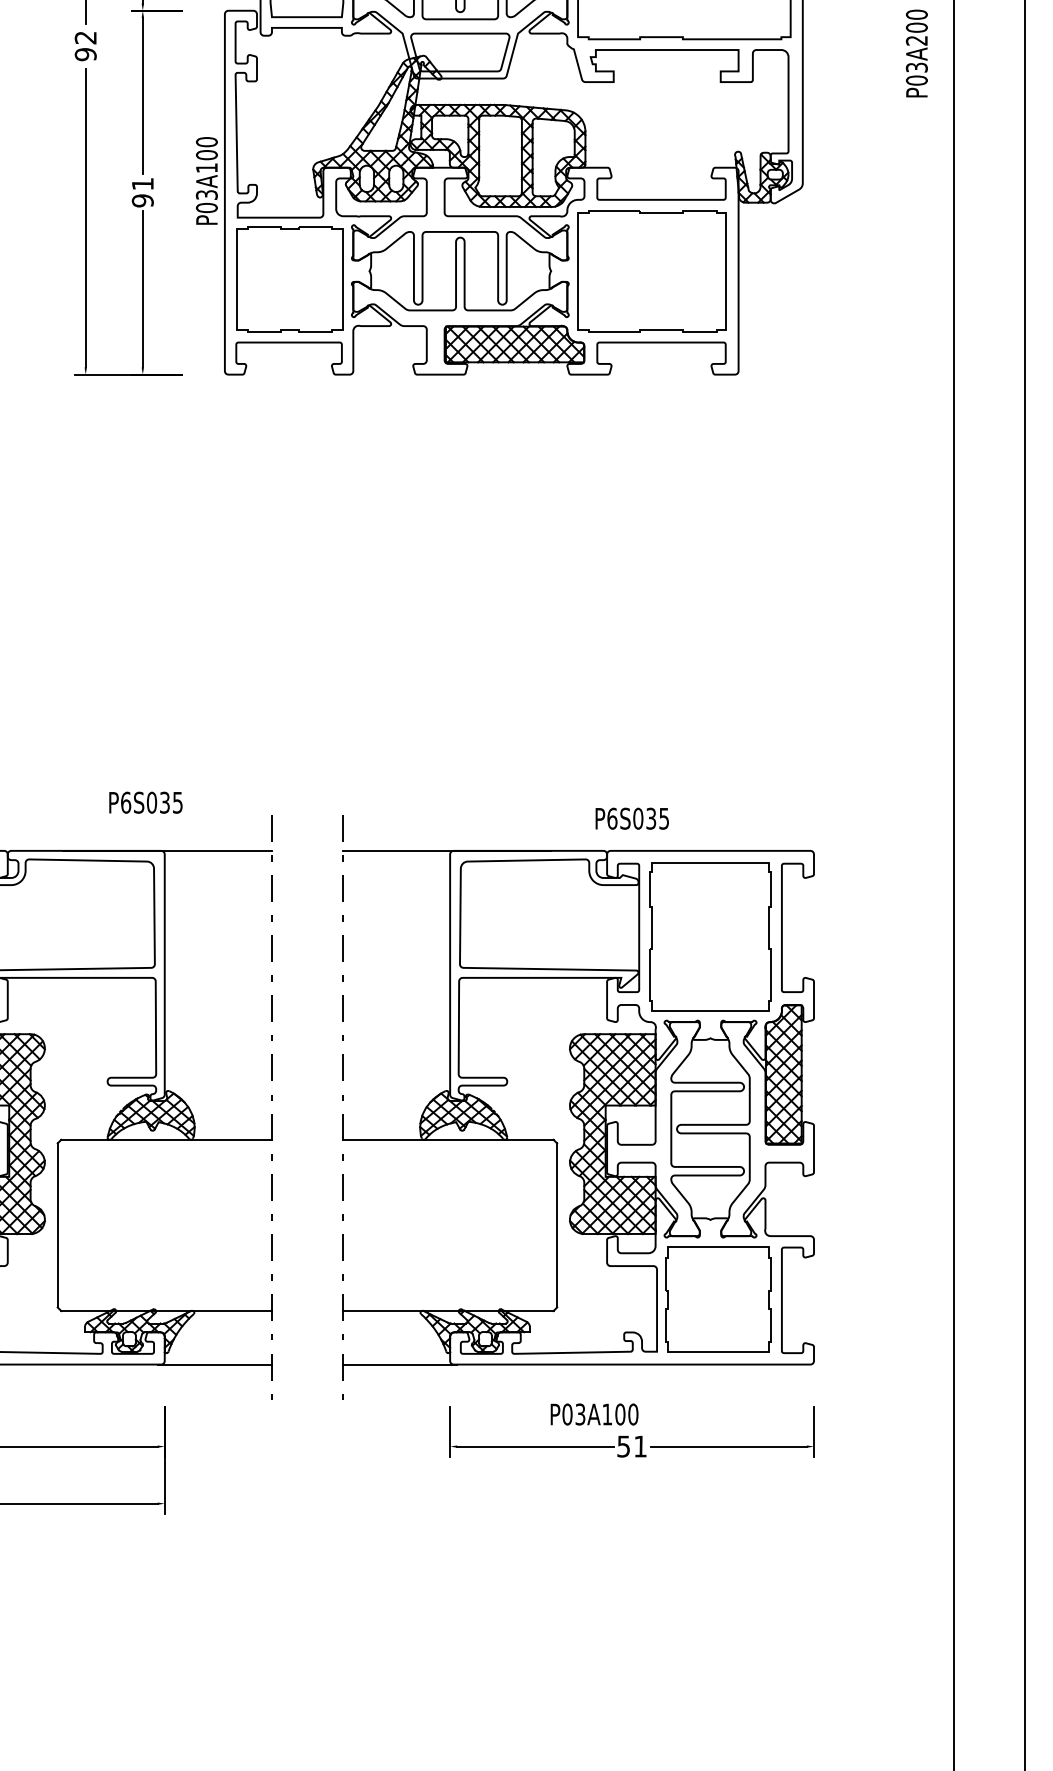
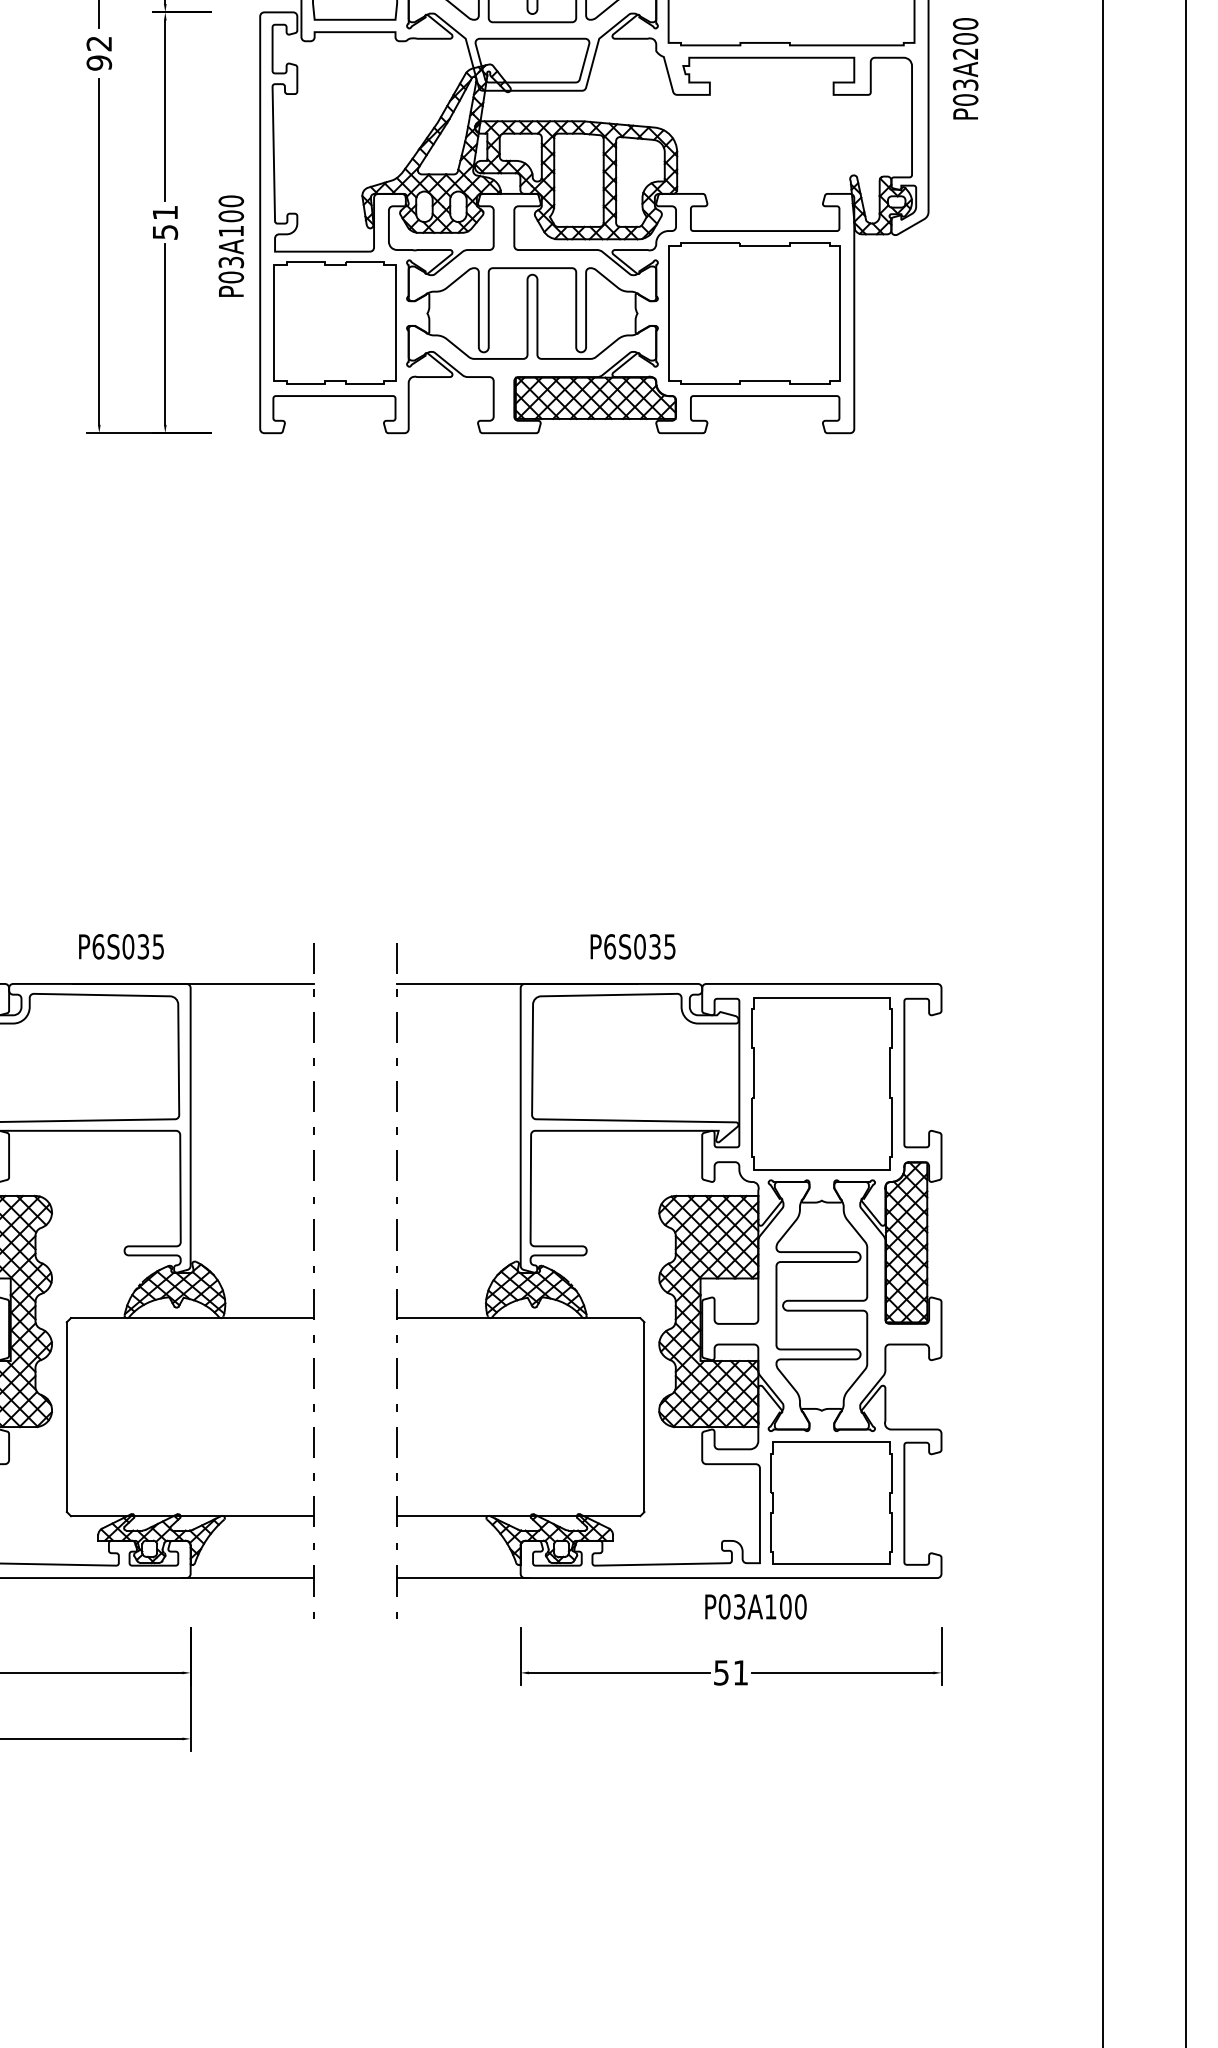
text: (916, 53) -> (965, 68), moved
text: (206, 180) -> (230, 245), moved
text: (142, 200) -> (164, 231), 91 -> 51
text: (145, 802) -> (120, 946), moved
text: (631, 818) -> (632, 946), moved
text: (594, 1414) -> (755, 1606), moved

